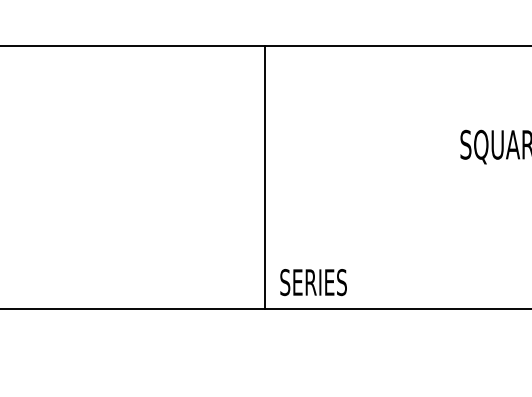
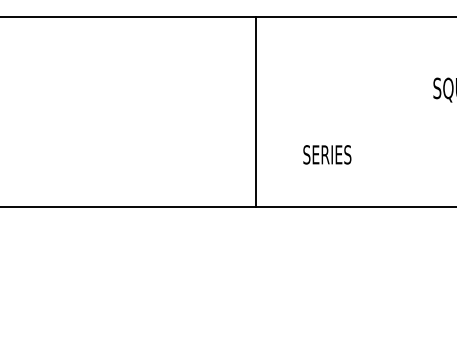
line: (265, 178) -> (256, 112), moved
text: (313, 282) -> (327, 154), moved

